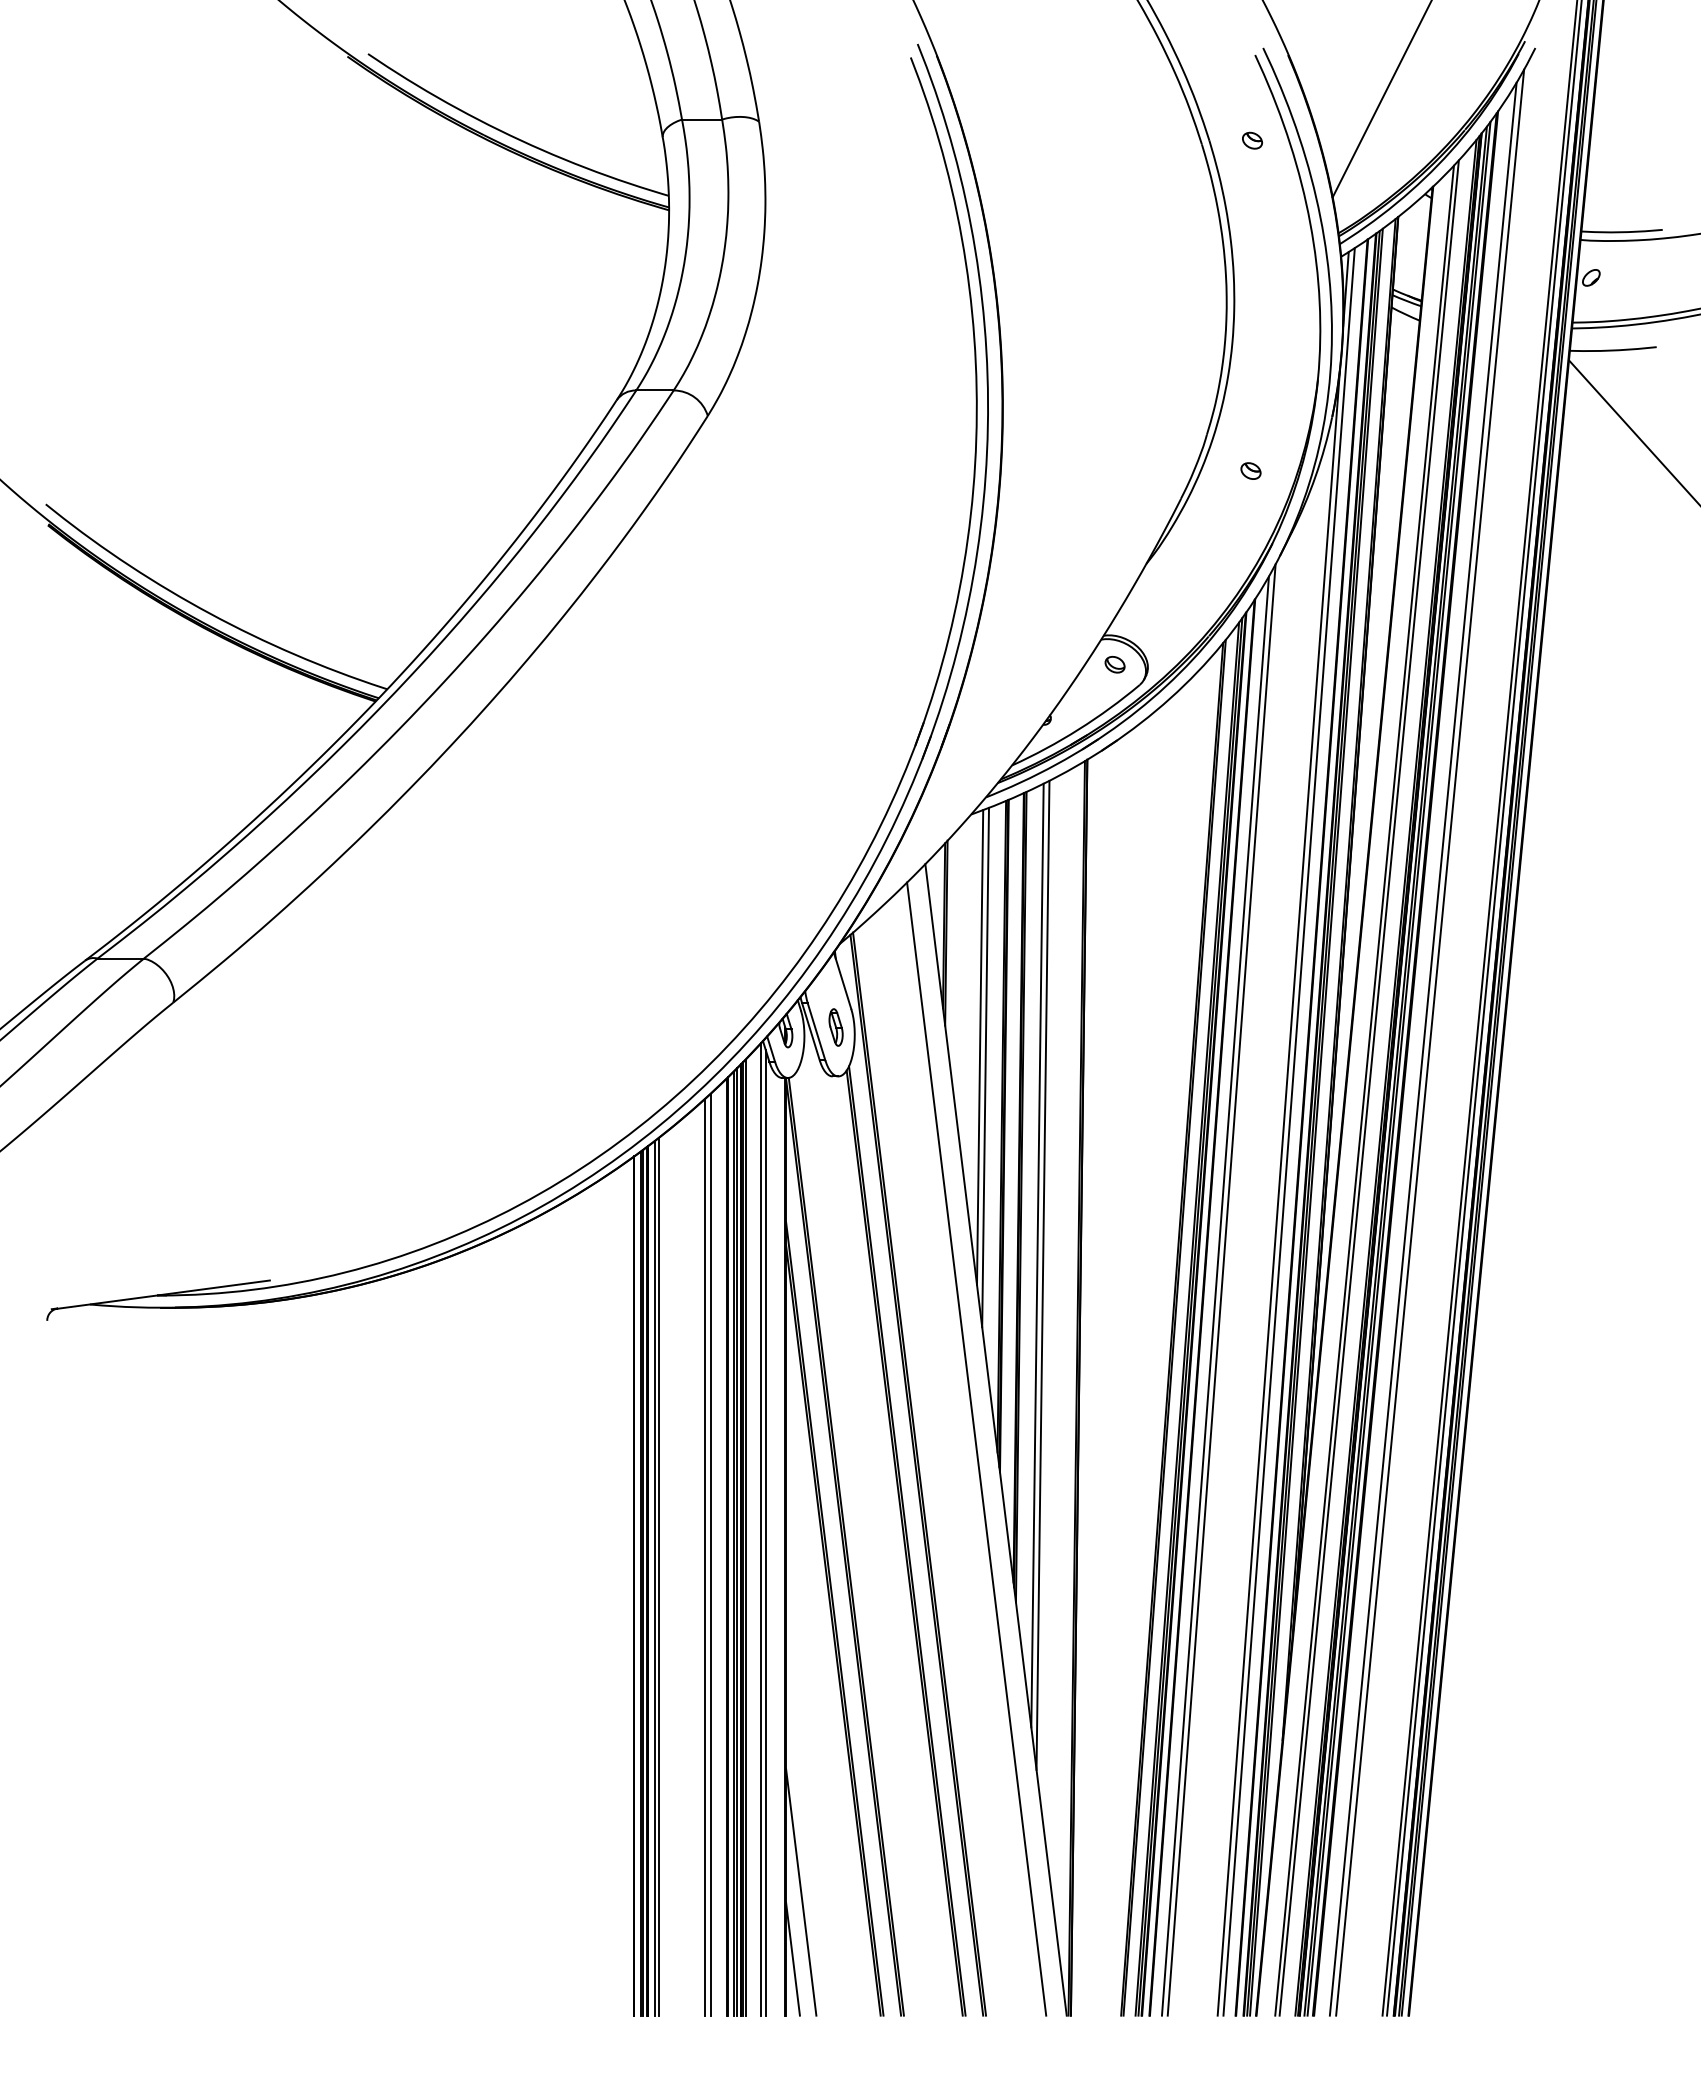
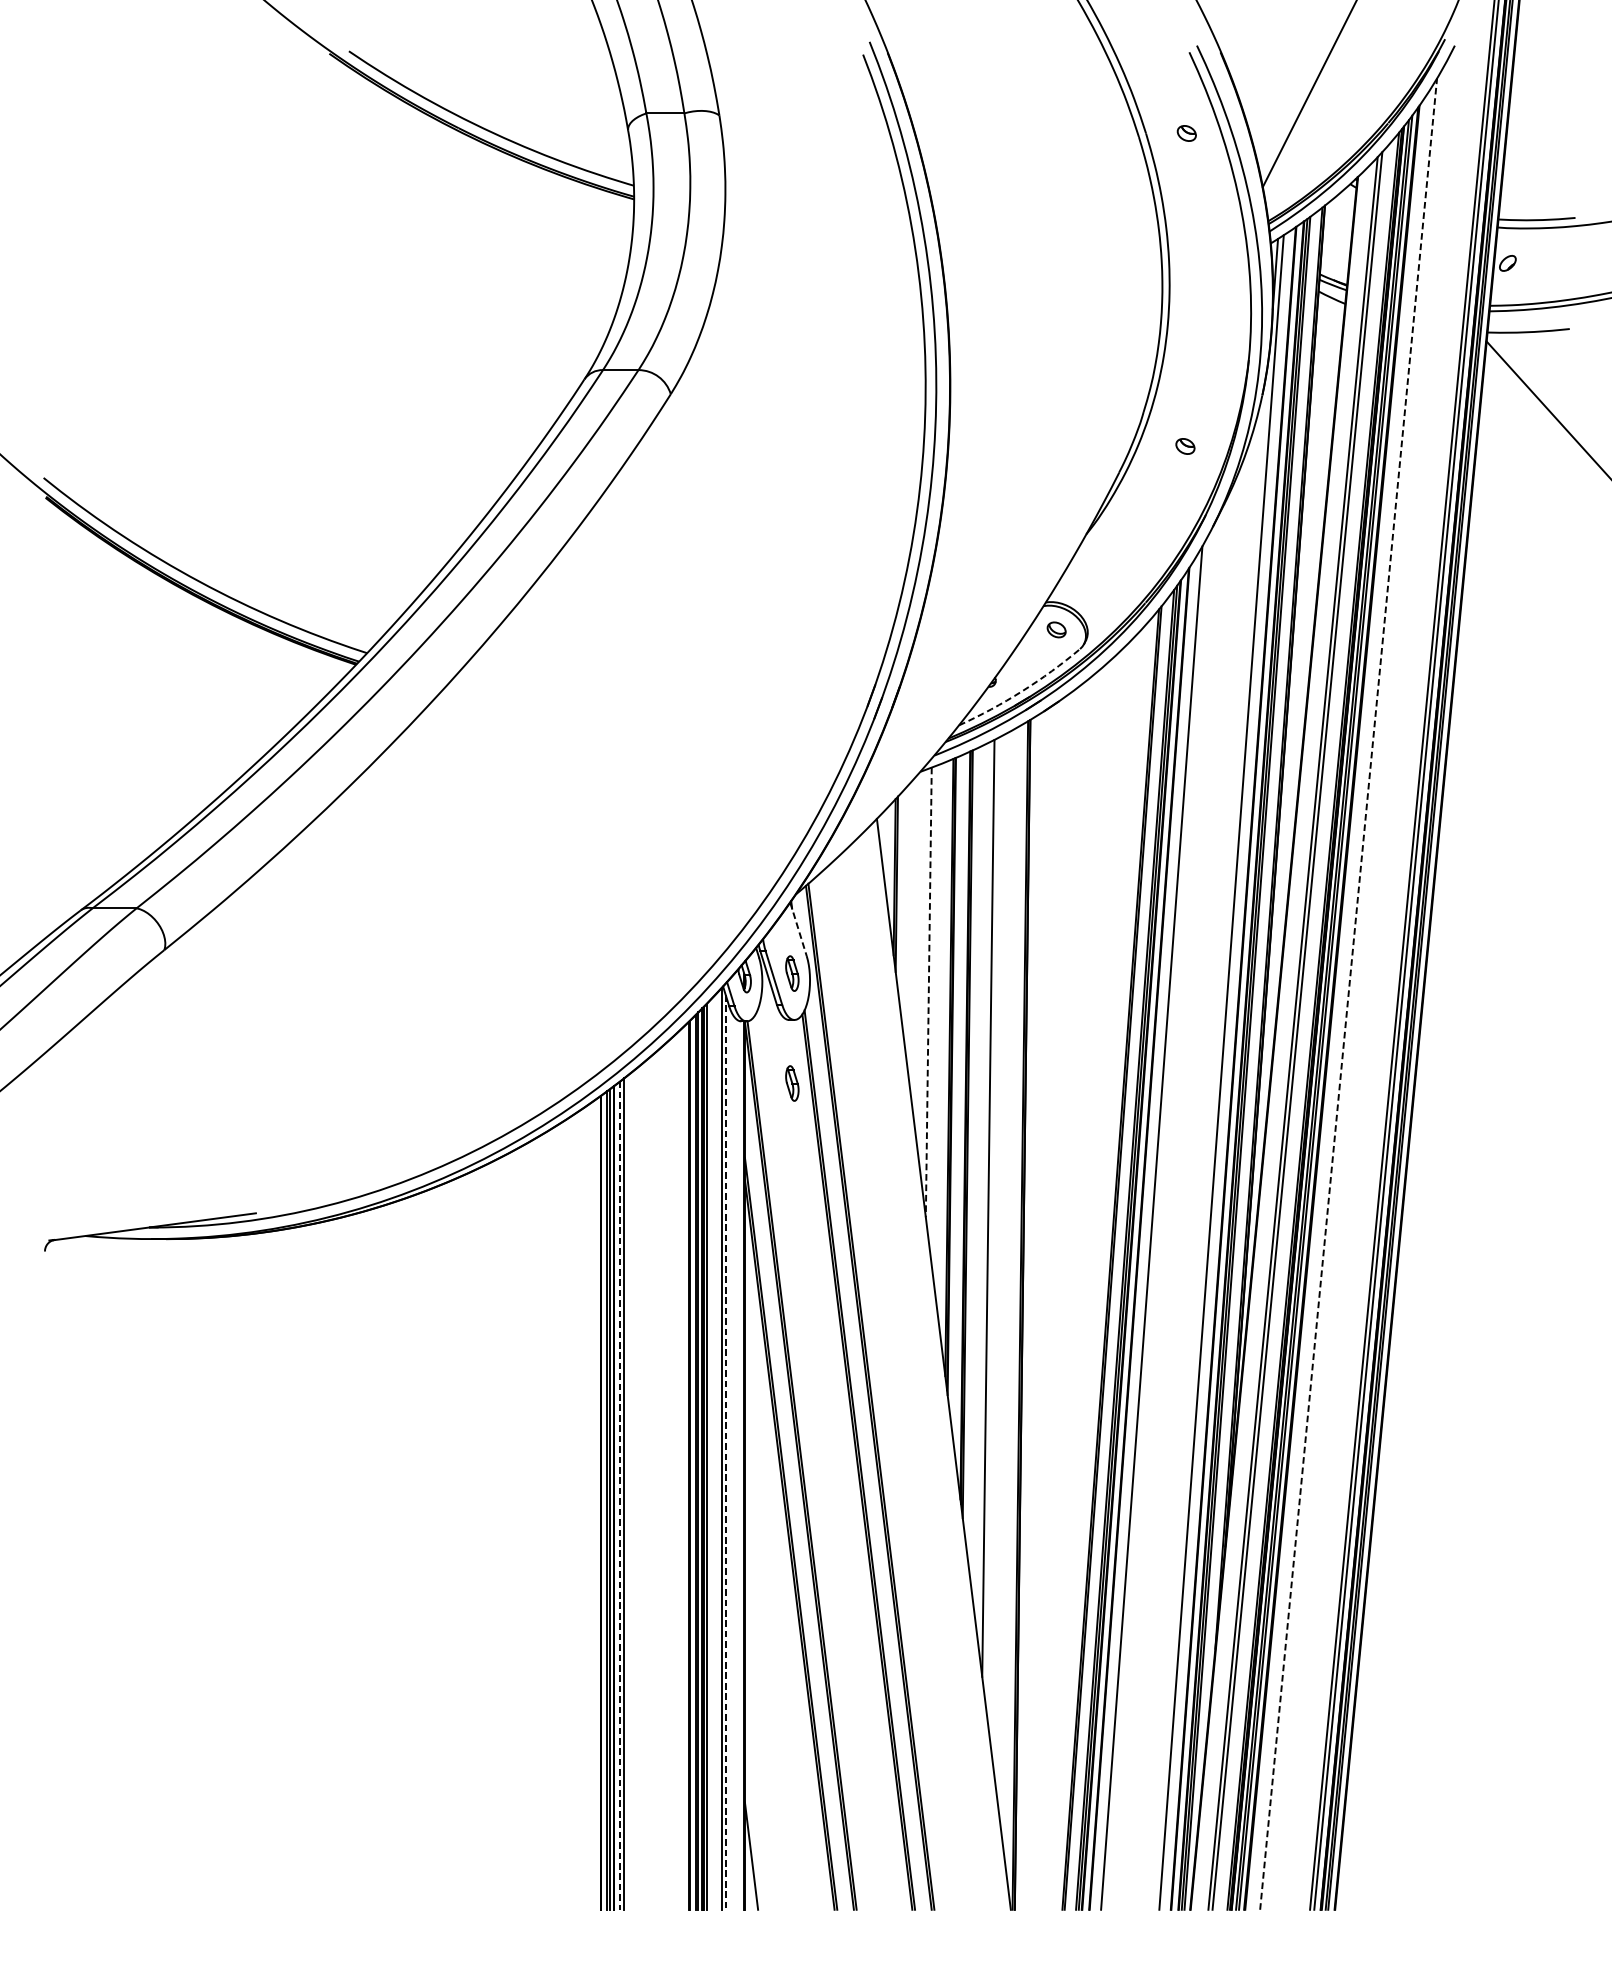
arc: (1078, 729) -> (1022, 691), solid -> dashed
line: (842, 980) -> (798, 929), solid -> dashed
line: (1430, 1042) -> (1355, 987), removed
line: (980, 1047) -> (929, 992), solid -> dashed
line: (1423, 1049) -> (1348, 994), solid -> dashed
line: (985, 1067) -> (933, 1011), removed
part: (835, 1143) -> (791, 1083), added
line: (1278, 1192) -> (1211, 1129), removed
line: (1037, 1255) -> (983, 1189), removed
line: (1221, 1289) -> (1157, 1221), removed
line: (976, 1448) -> (925, 1372), removed
line: (765, 1532) -> (725, 1452), solid -> dashed
line: (710, 1554) -> (673, 1472), removed
line: (704, 1557) -> (667, 1475), removed
line: (654, 1578) -> (620, 1495), solid -> dashed
line: (801, 1891) -> (759, 1792), removed

